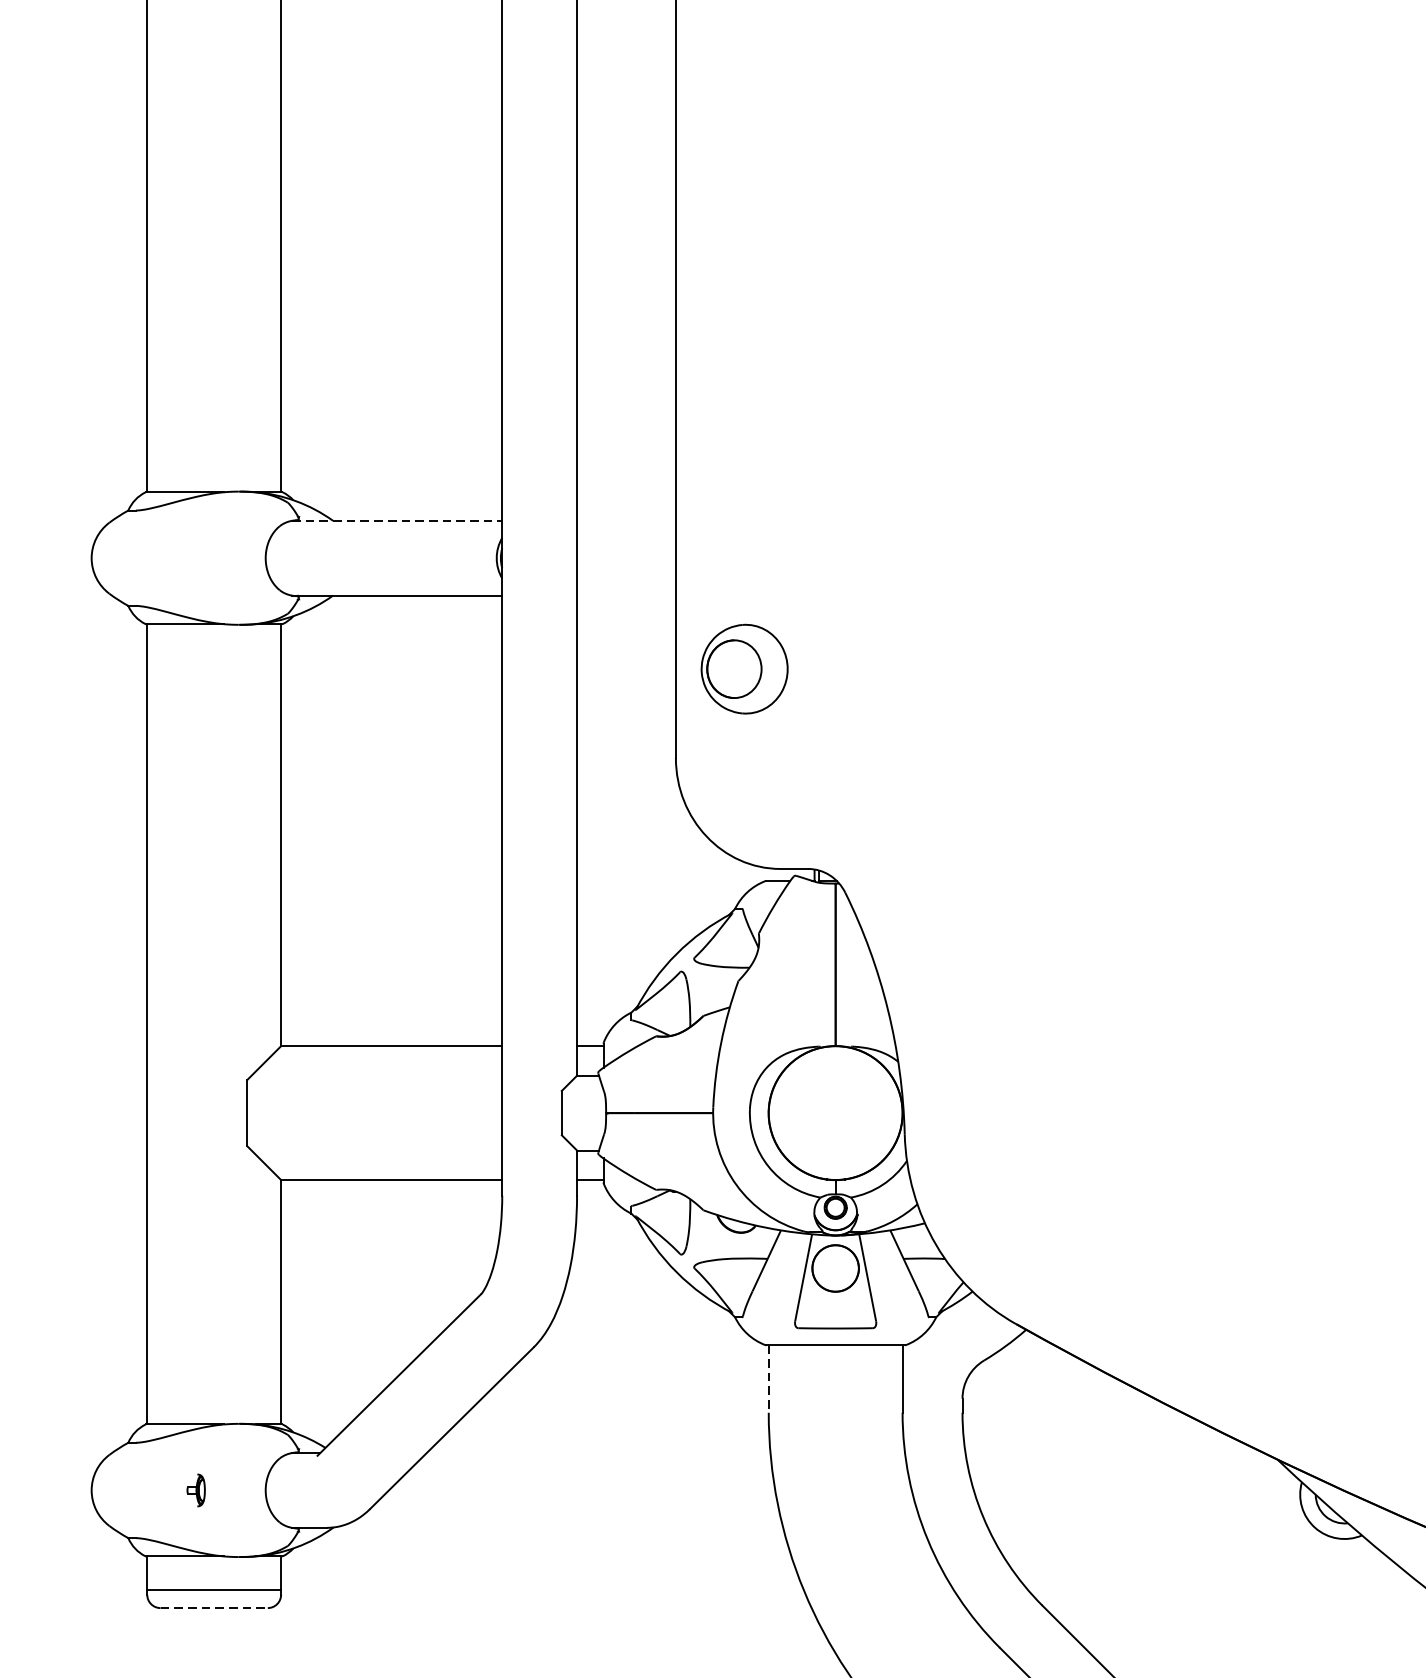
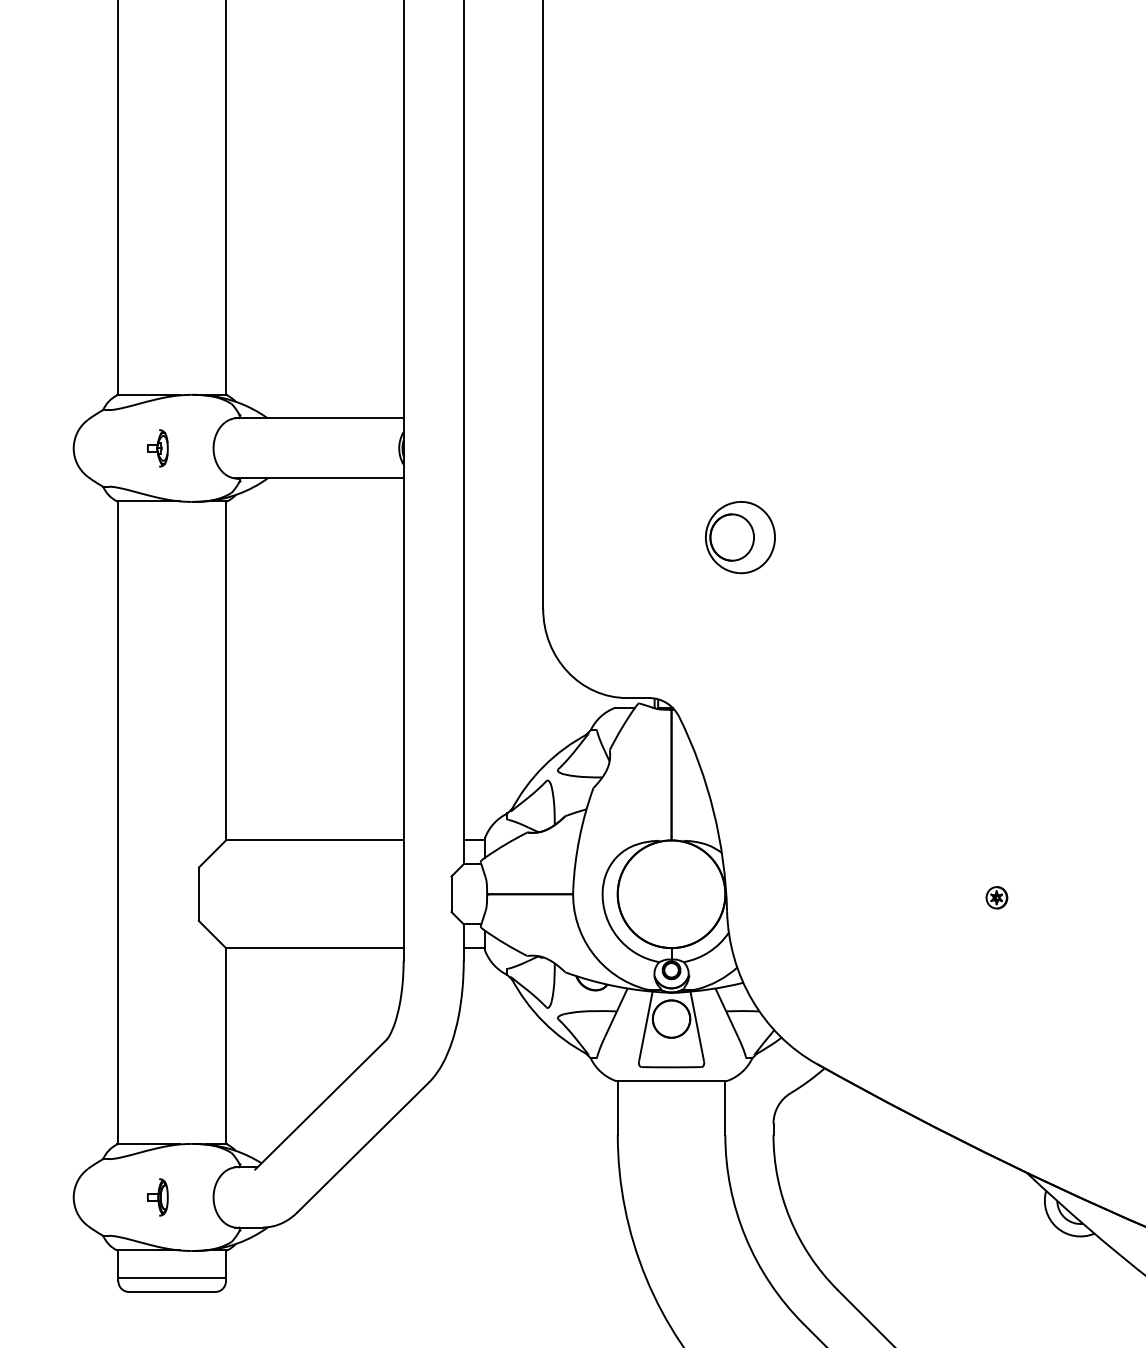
line: (397, 521) -> (319, 418), dashed -> solid
part: (195, 558) -> (157, 448), added
part: (744, 669) -> (740, 537), moved
part: (1240, 1117) -> (996, 897), added
line: (768, 1379) -> (617, 1108), dashed -> solid
part: (195, 1490) -> (157, 1197), size x1.43
line: (214, 1607) -> (172, 1291), dashed -> solid

